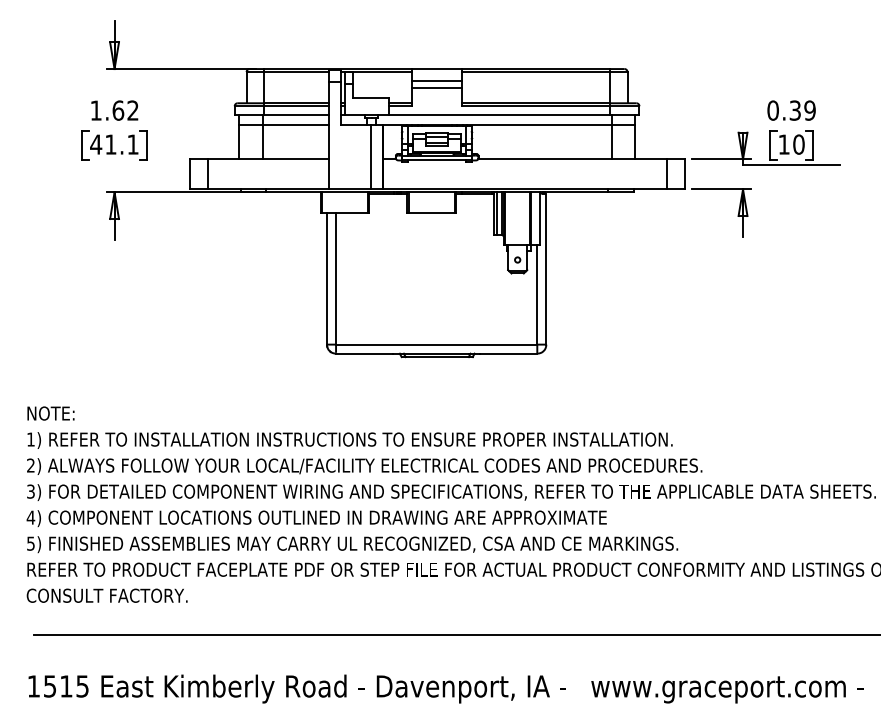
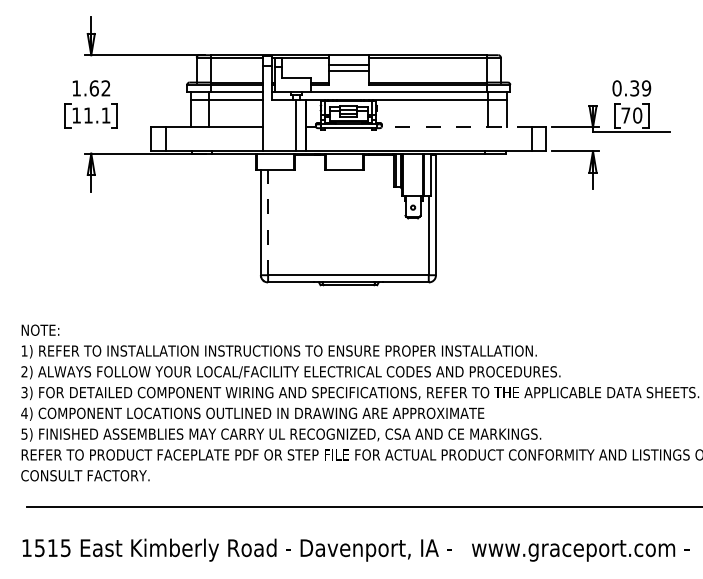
text: (96, 144) -> (76, 115), 41.1 -> 11.1
text: (783, 144) -> (625, 115), 10 -> 70
line: (573, 159) -> (457, 127), solid -> dashed
line: (336, 278) -> (268, 222), solid -> dashed

